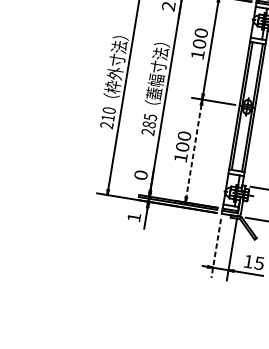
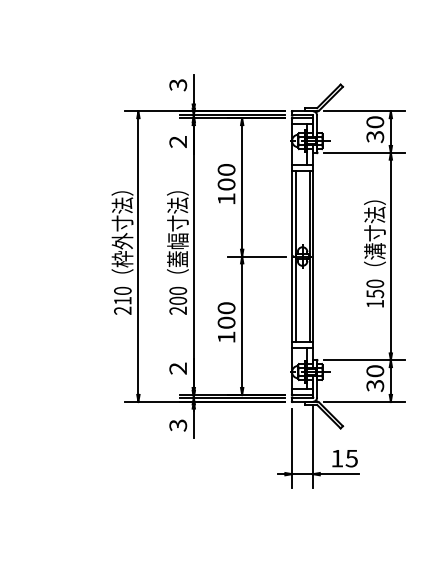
text: (149, 120) -> (177, 295), 285 -> 200
line: (194, 151) -> (242, 326), dashed -> solid
text: (141, 175) -> (178, 368), 0 -> 2
text: (134, 217) -> (178, 425), 1 -> 3
line: (216, 248) -> (292, 448), dashed -> solid

